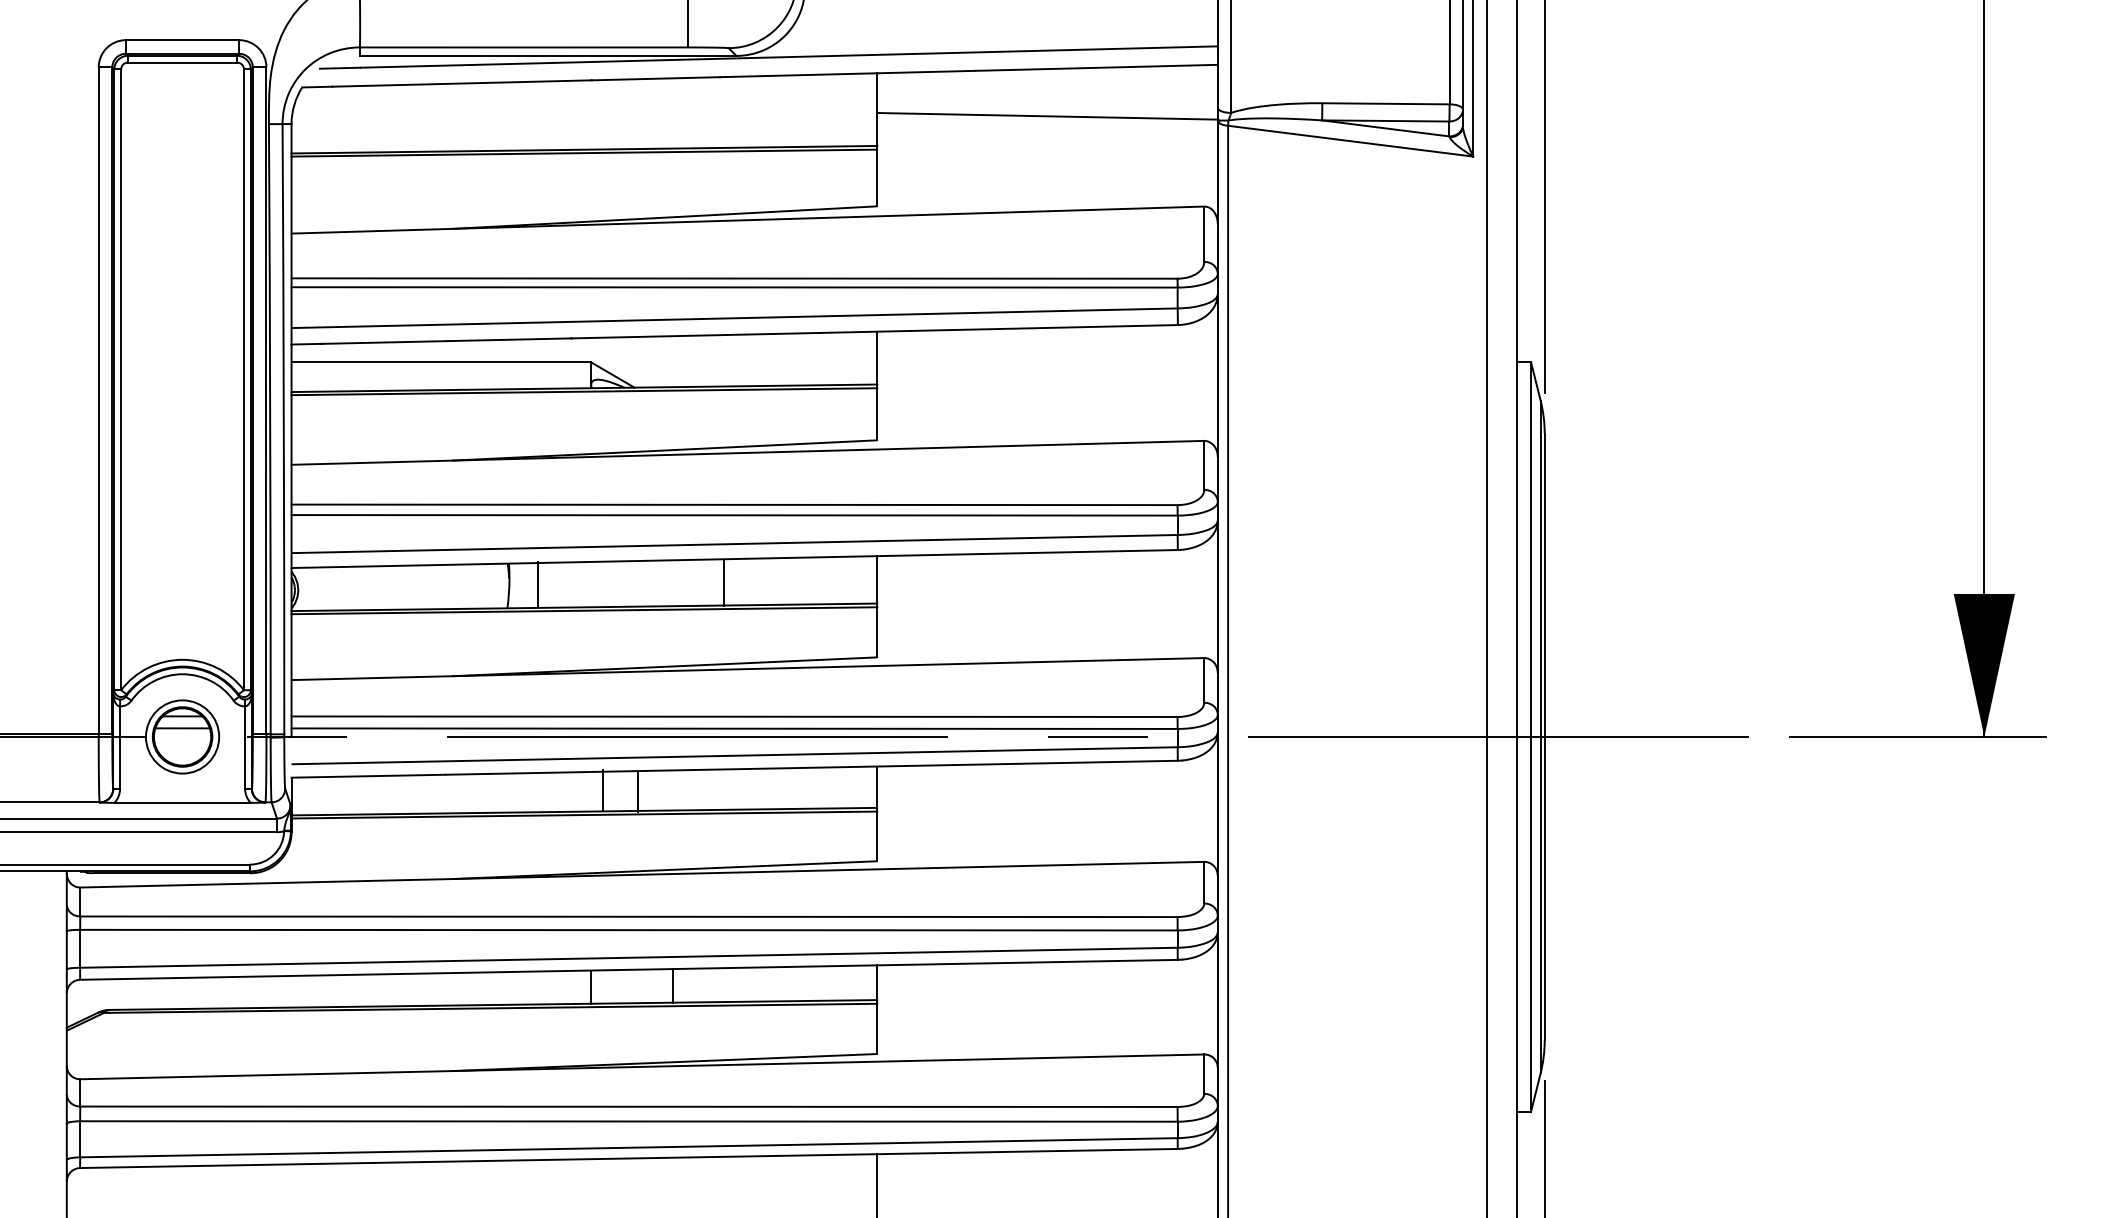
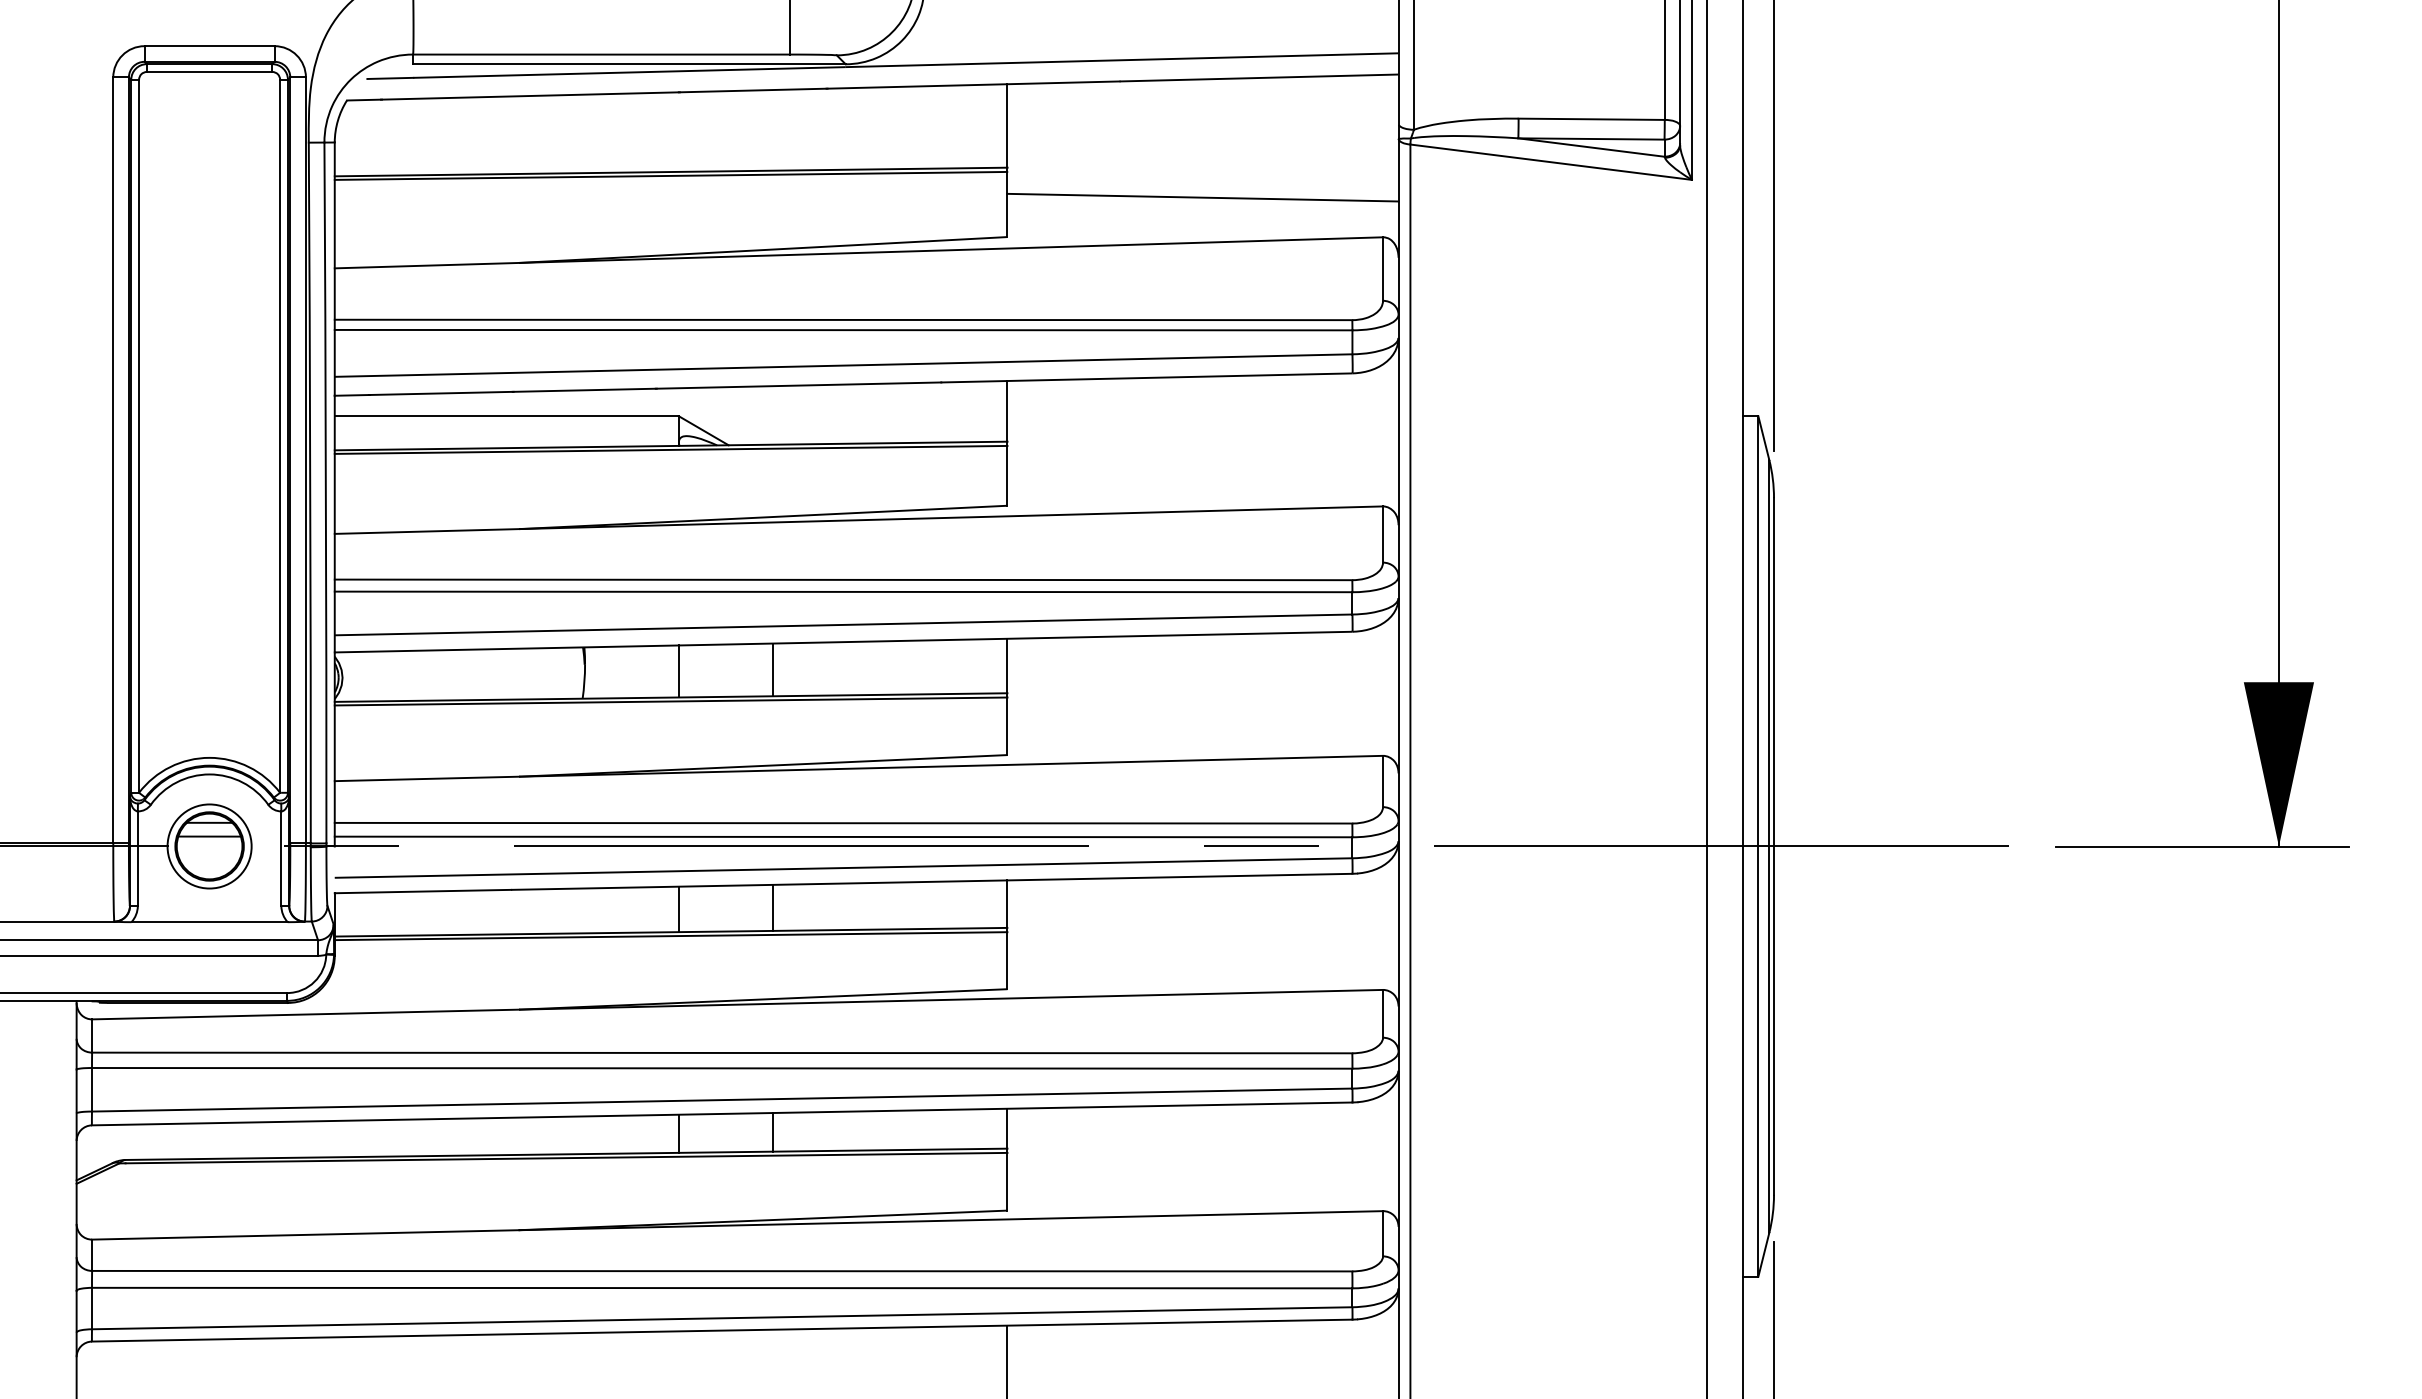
line: (1047, 116) -> (1202, 197), moved
line: (724, 582) -> (772, 669), moved
line: (537, 584) -> (678, 671), moved
line: (603, 790) -> (772, 907), moved
line: (637, 791) -> (678, 909), moved

